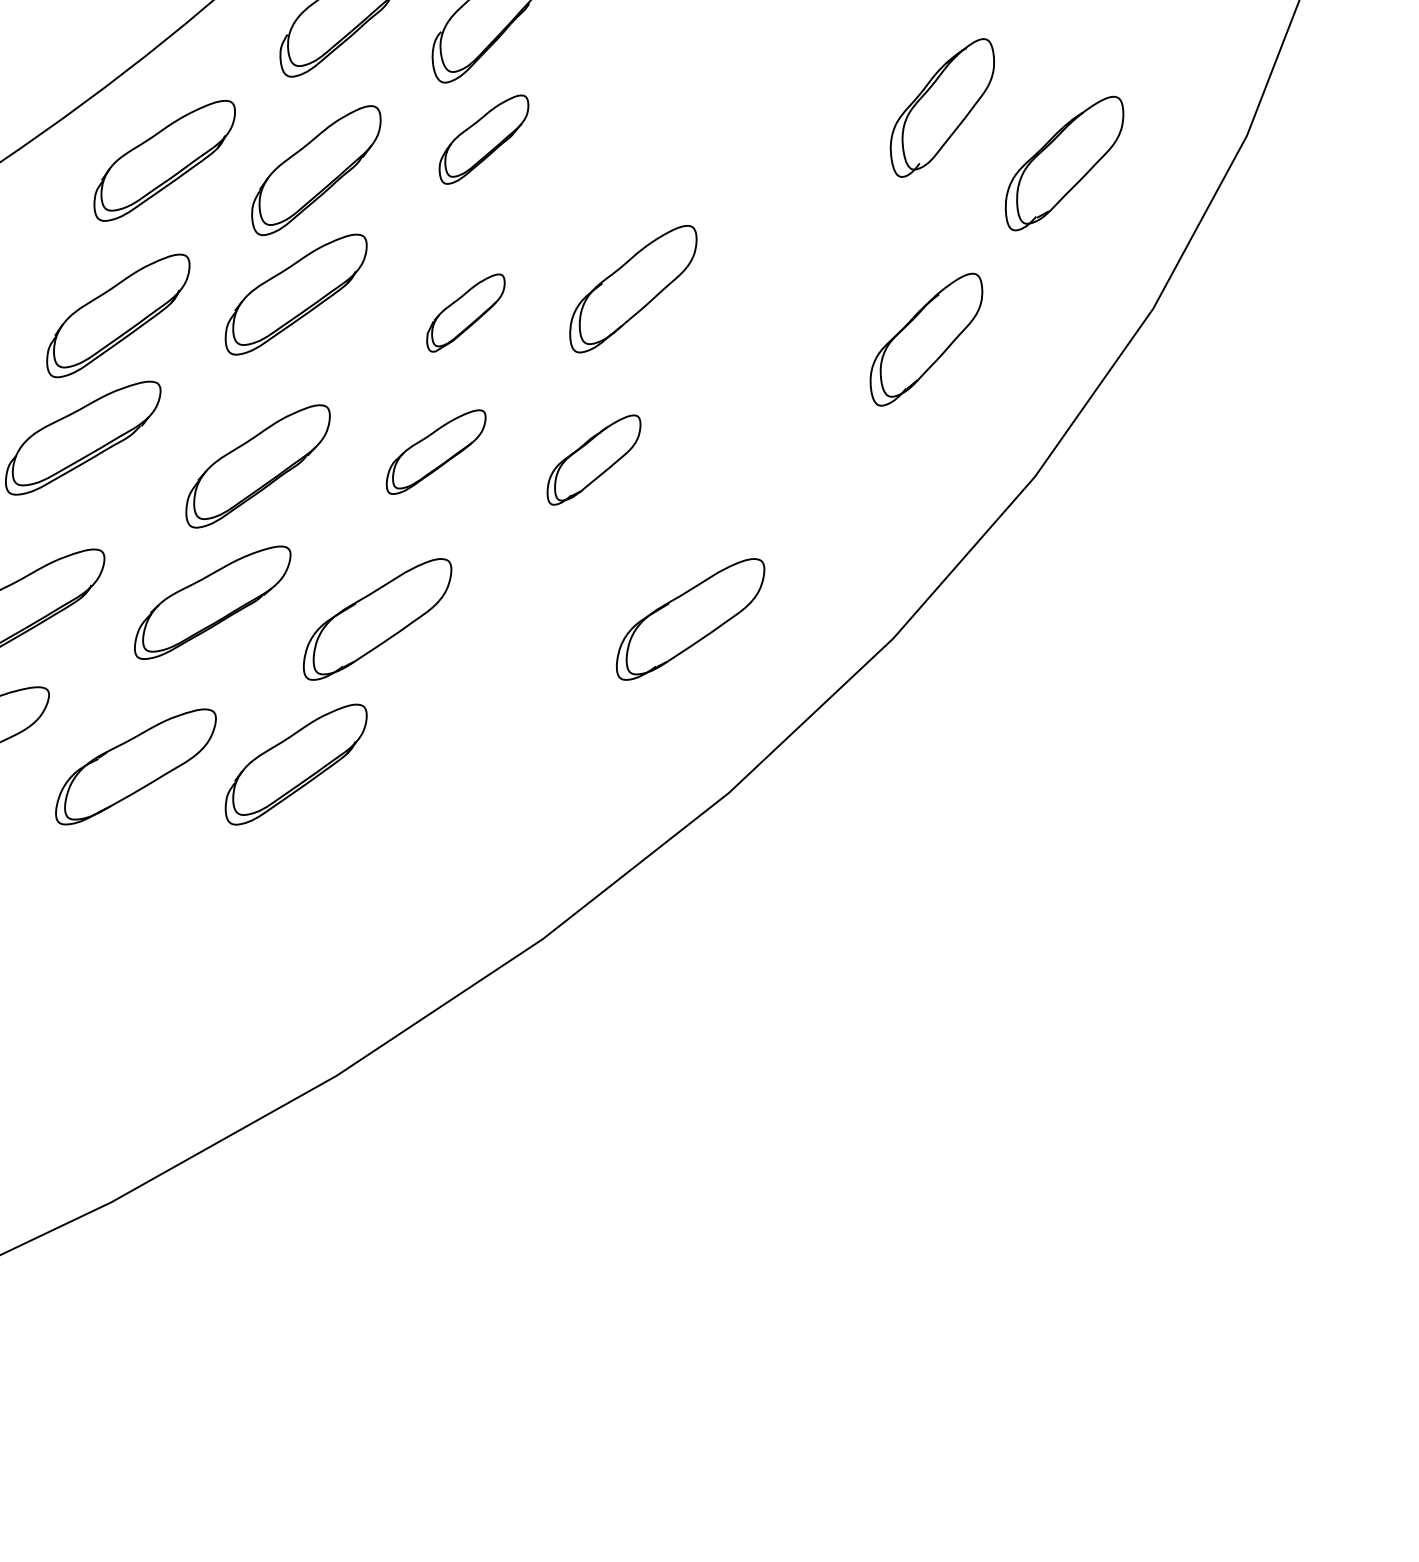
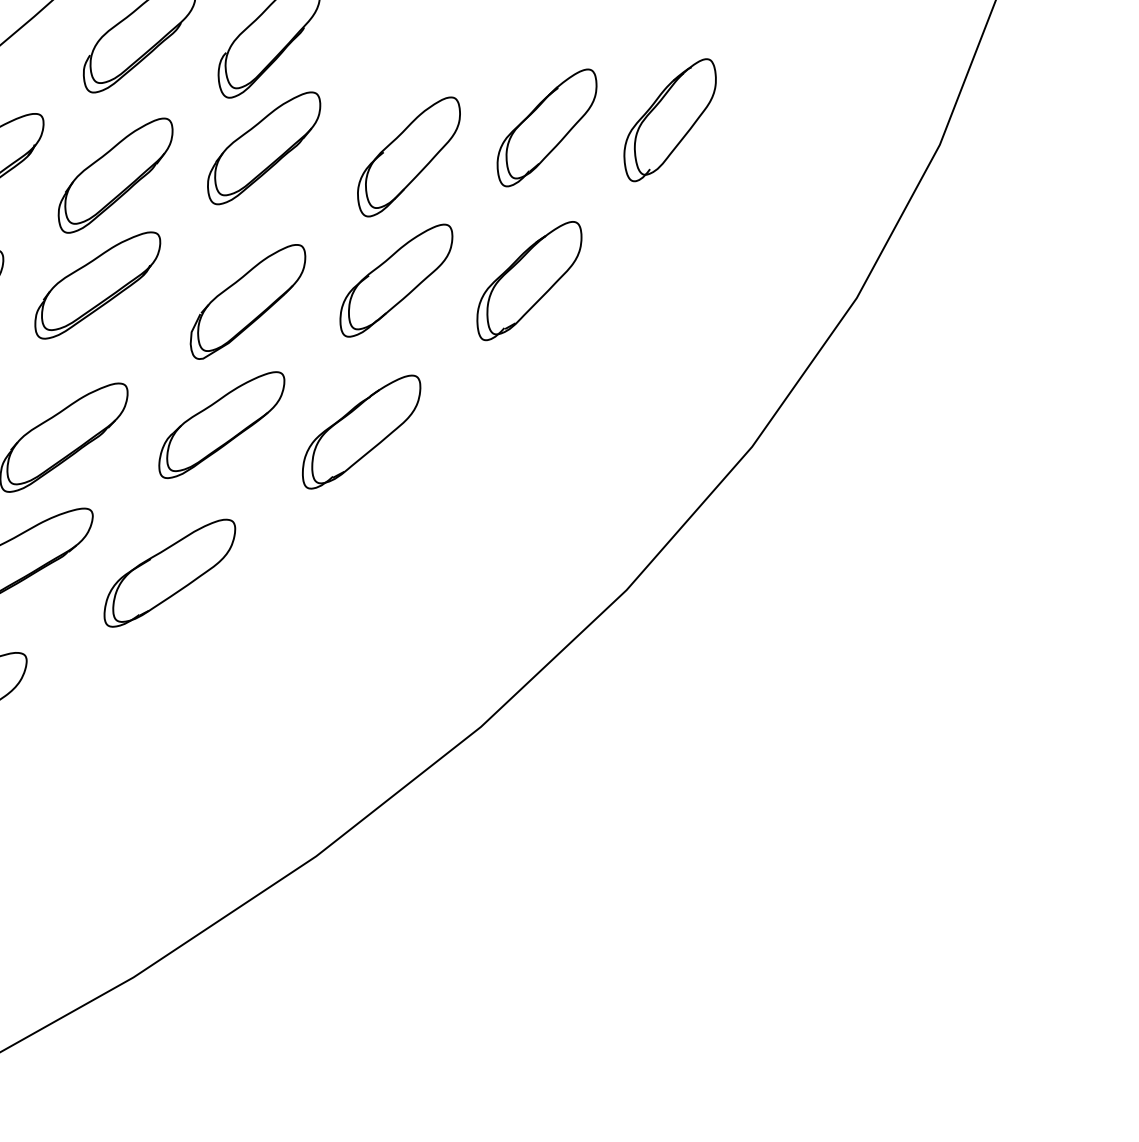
part: (483, 139) -> (263, 148), size x1.43
part: (647, 149) -> (408, 156), added
part: (1064, 163) -> (529, 280), moved
part: (465, 312) -> (247, 301), size x1.67
part: (926, 339) -> (547, 127), moved
part: (435, 451) -> (221, 424), size x1.43
part: (593, 459) -> (361, 431), size x1.43
part: (690, 619) -> (447, 573), removed
part: (295, 764) -> (97, 701), removed

